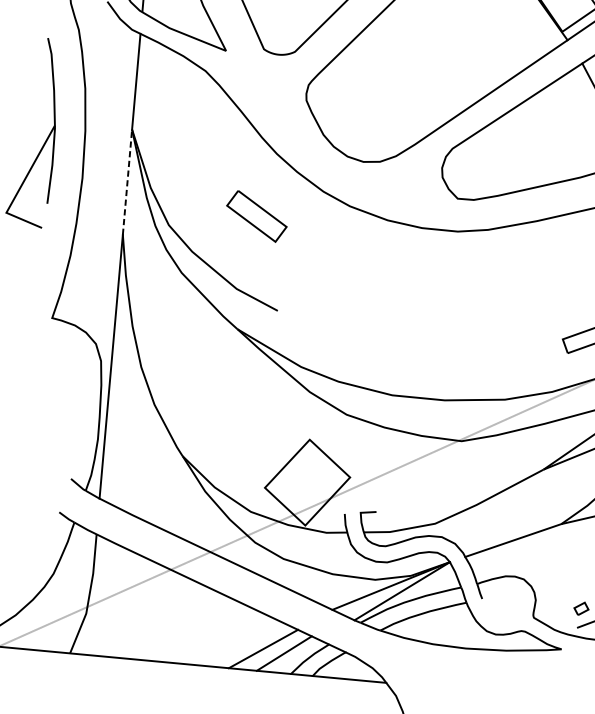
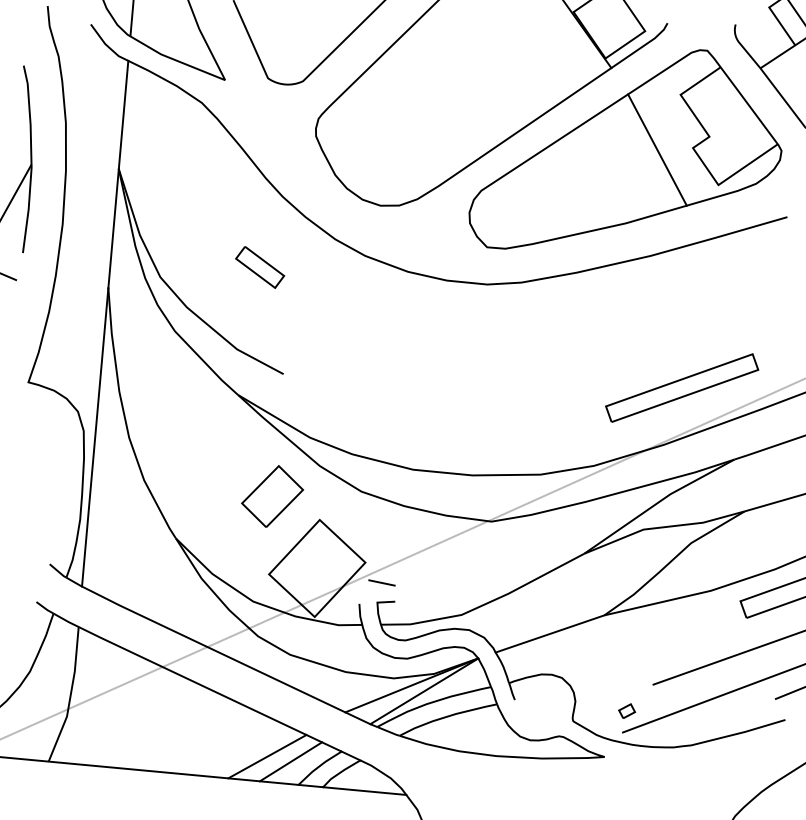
line: (127, 182) -> (113, 228), dashed -> solid
part: (257, 216) -> (260, 267), size x0.71
part: (267, 419) -> (272, 496), added
line: (364, 495) -> (381, 582), added

